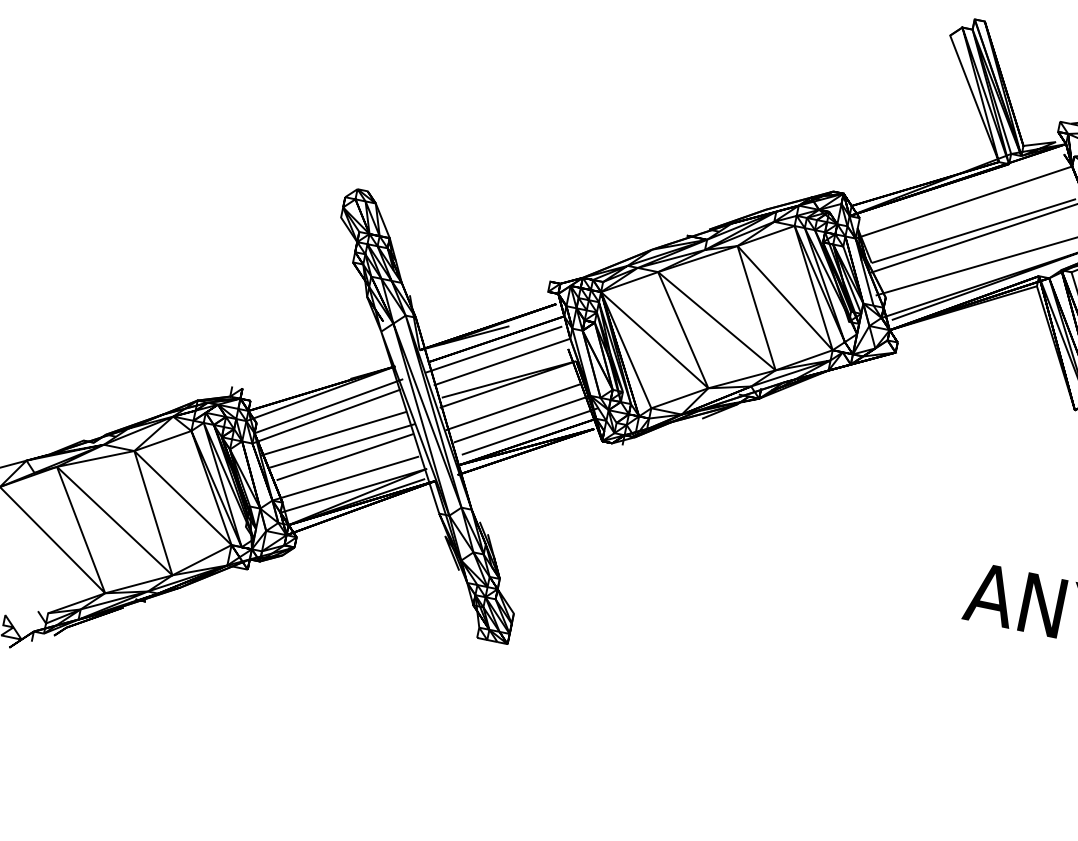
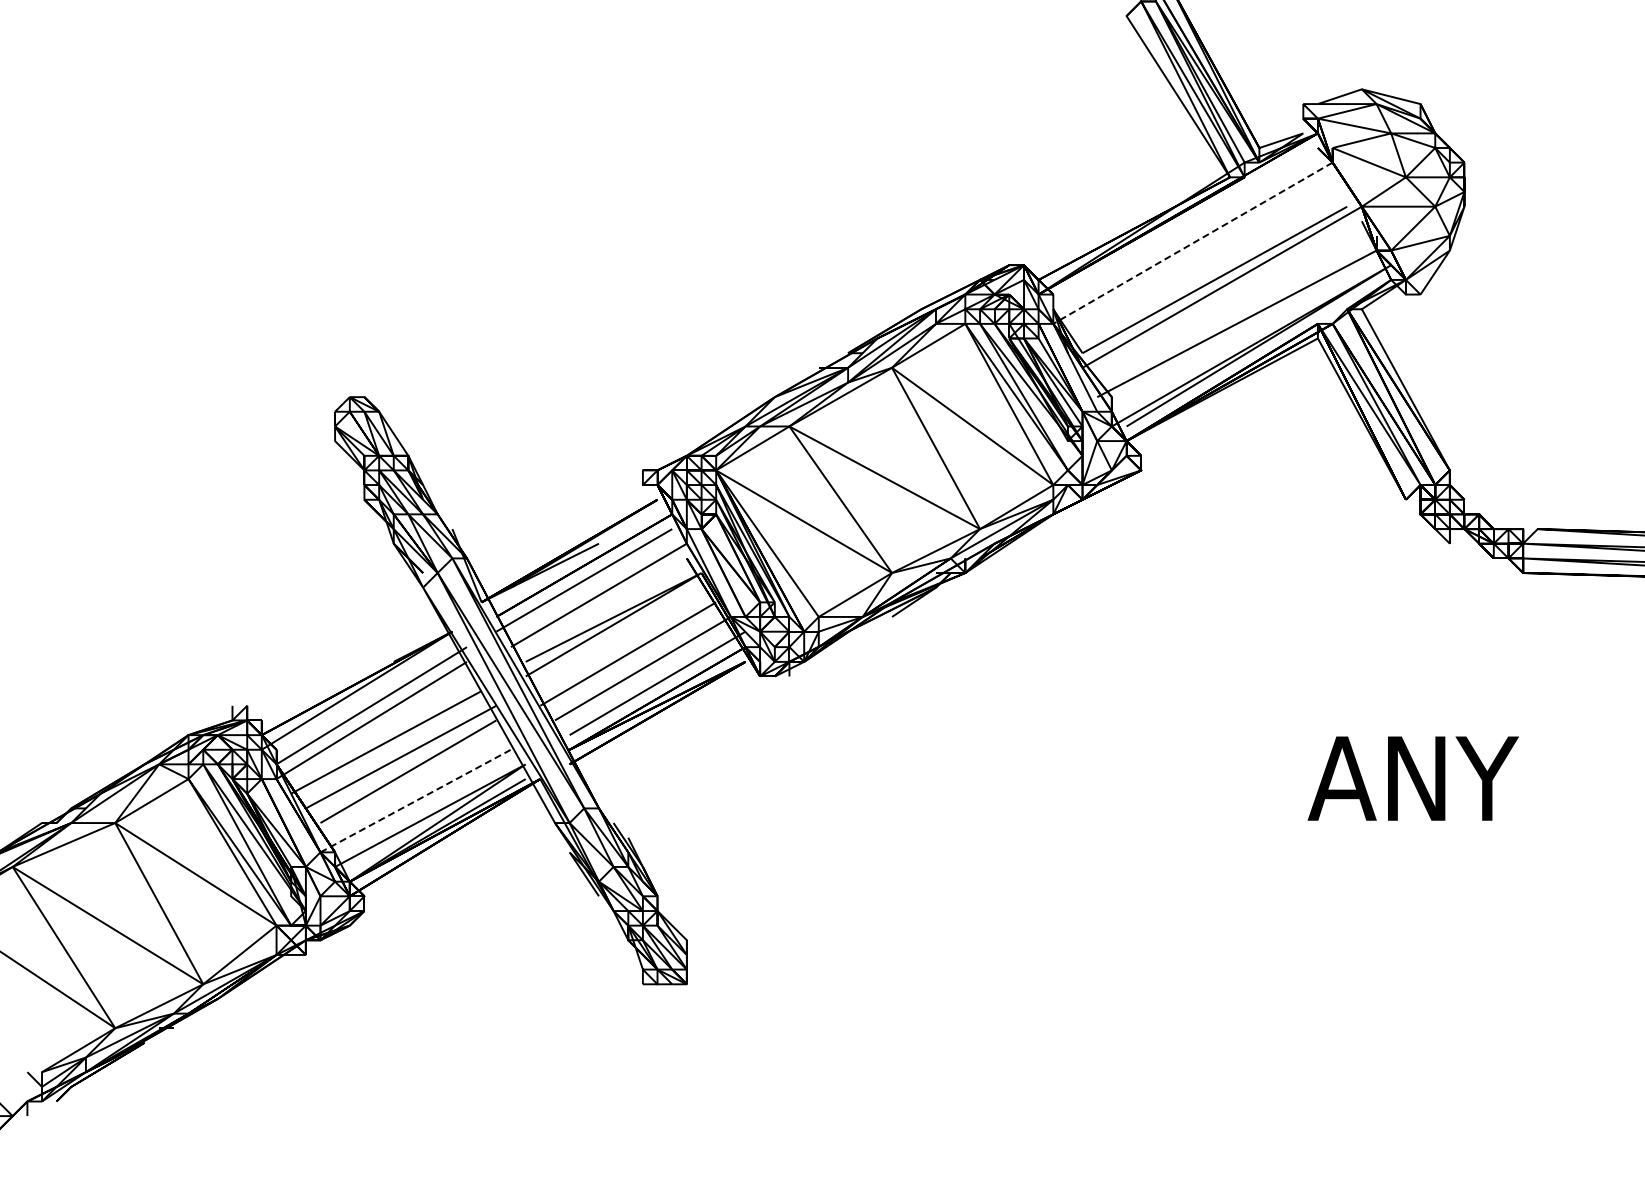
line: (963, 202) -> (1192, 243), solid -> dashed
line: (346, 478) -> (416, 800), solid -> dashed

